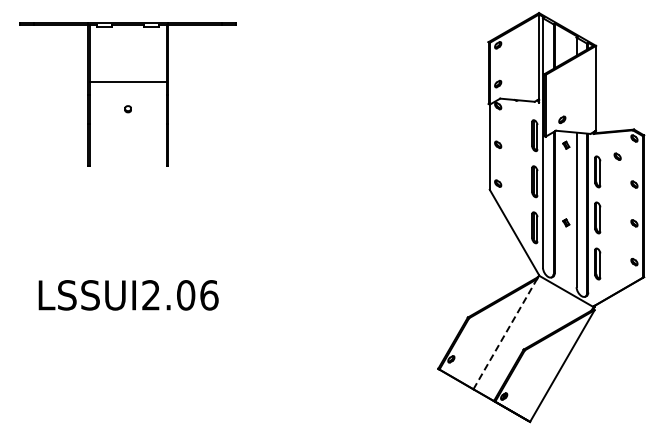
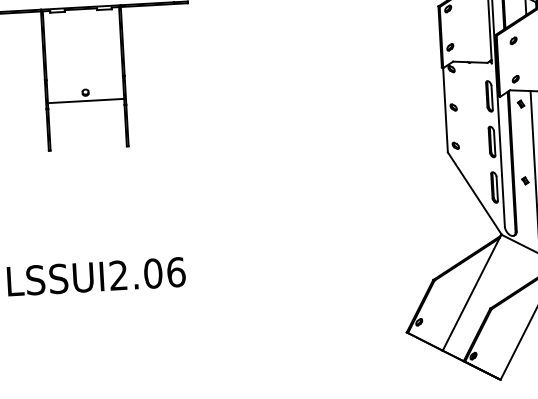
part: (562, 80) -> (513, 40), added
line: (127, 81) -> (85, 100), moved
line: (505, 334) -> (471, 294), dashed -> solid

